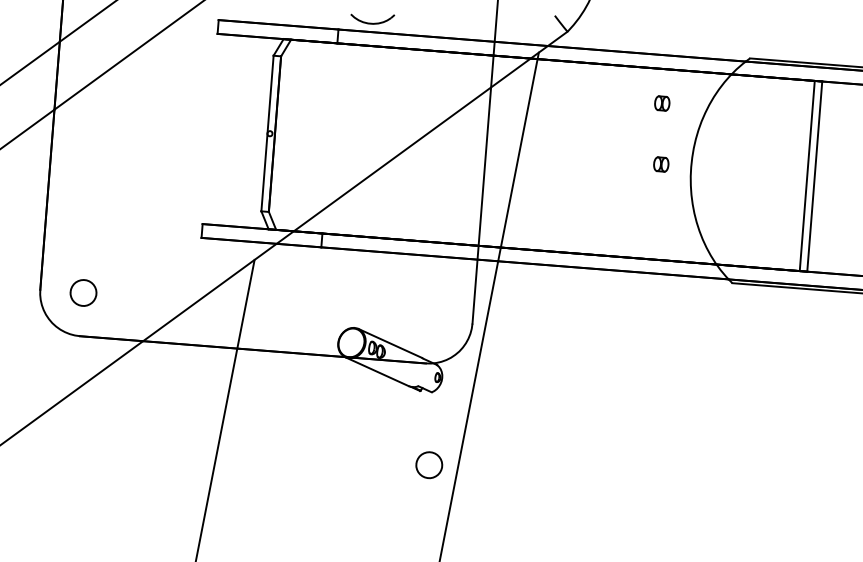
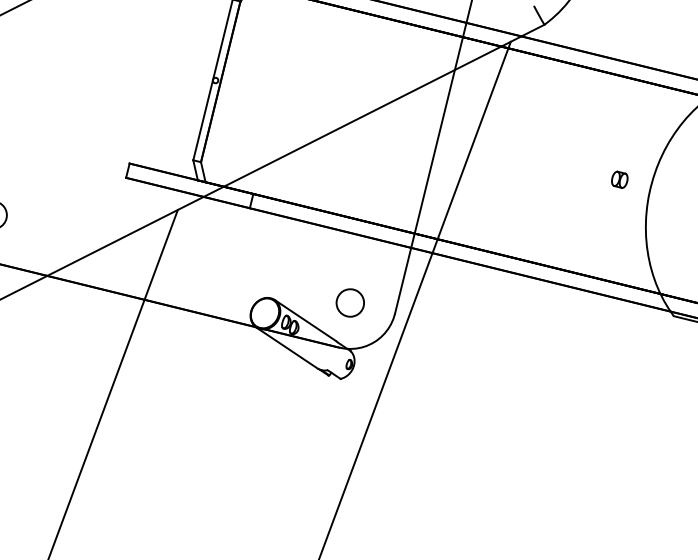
part: (662, 103) -> (631, 116), removed
part: (429, 465) -> (350, 303), moved

